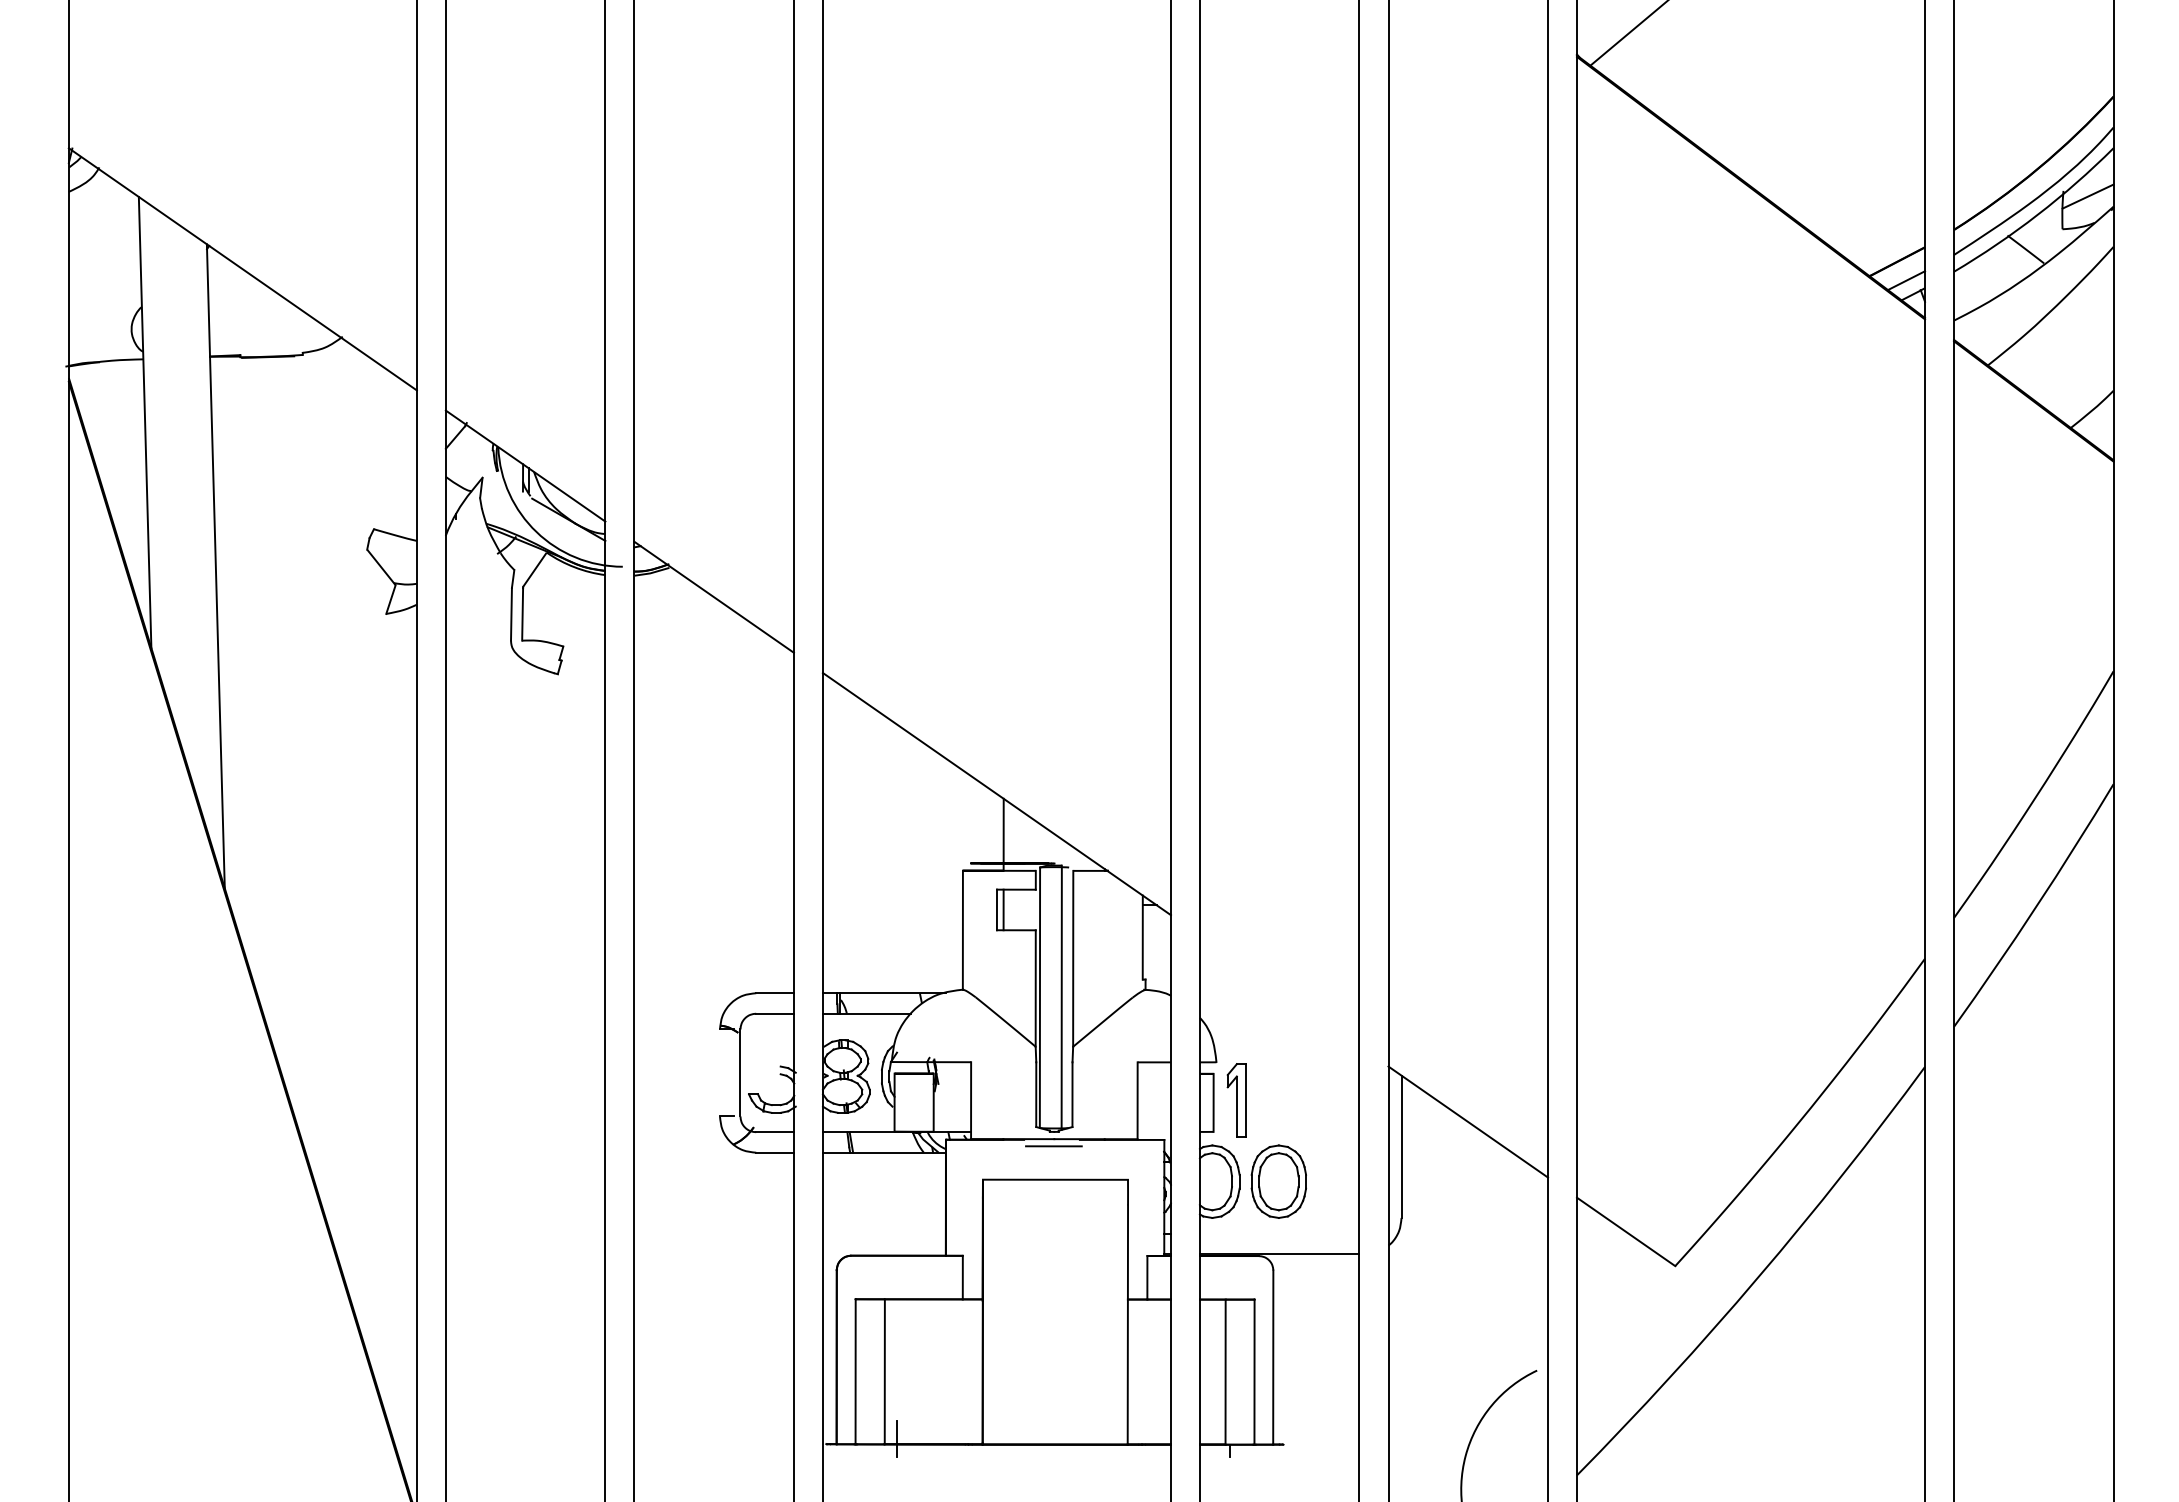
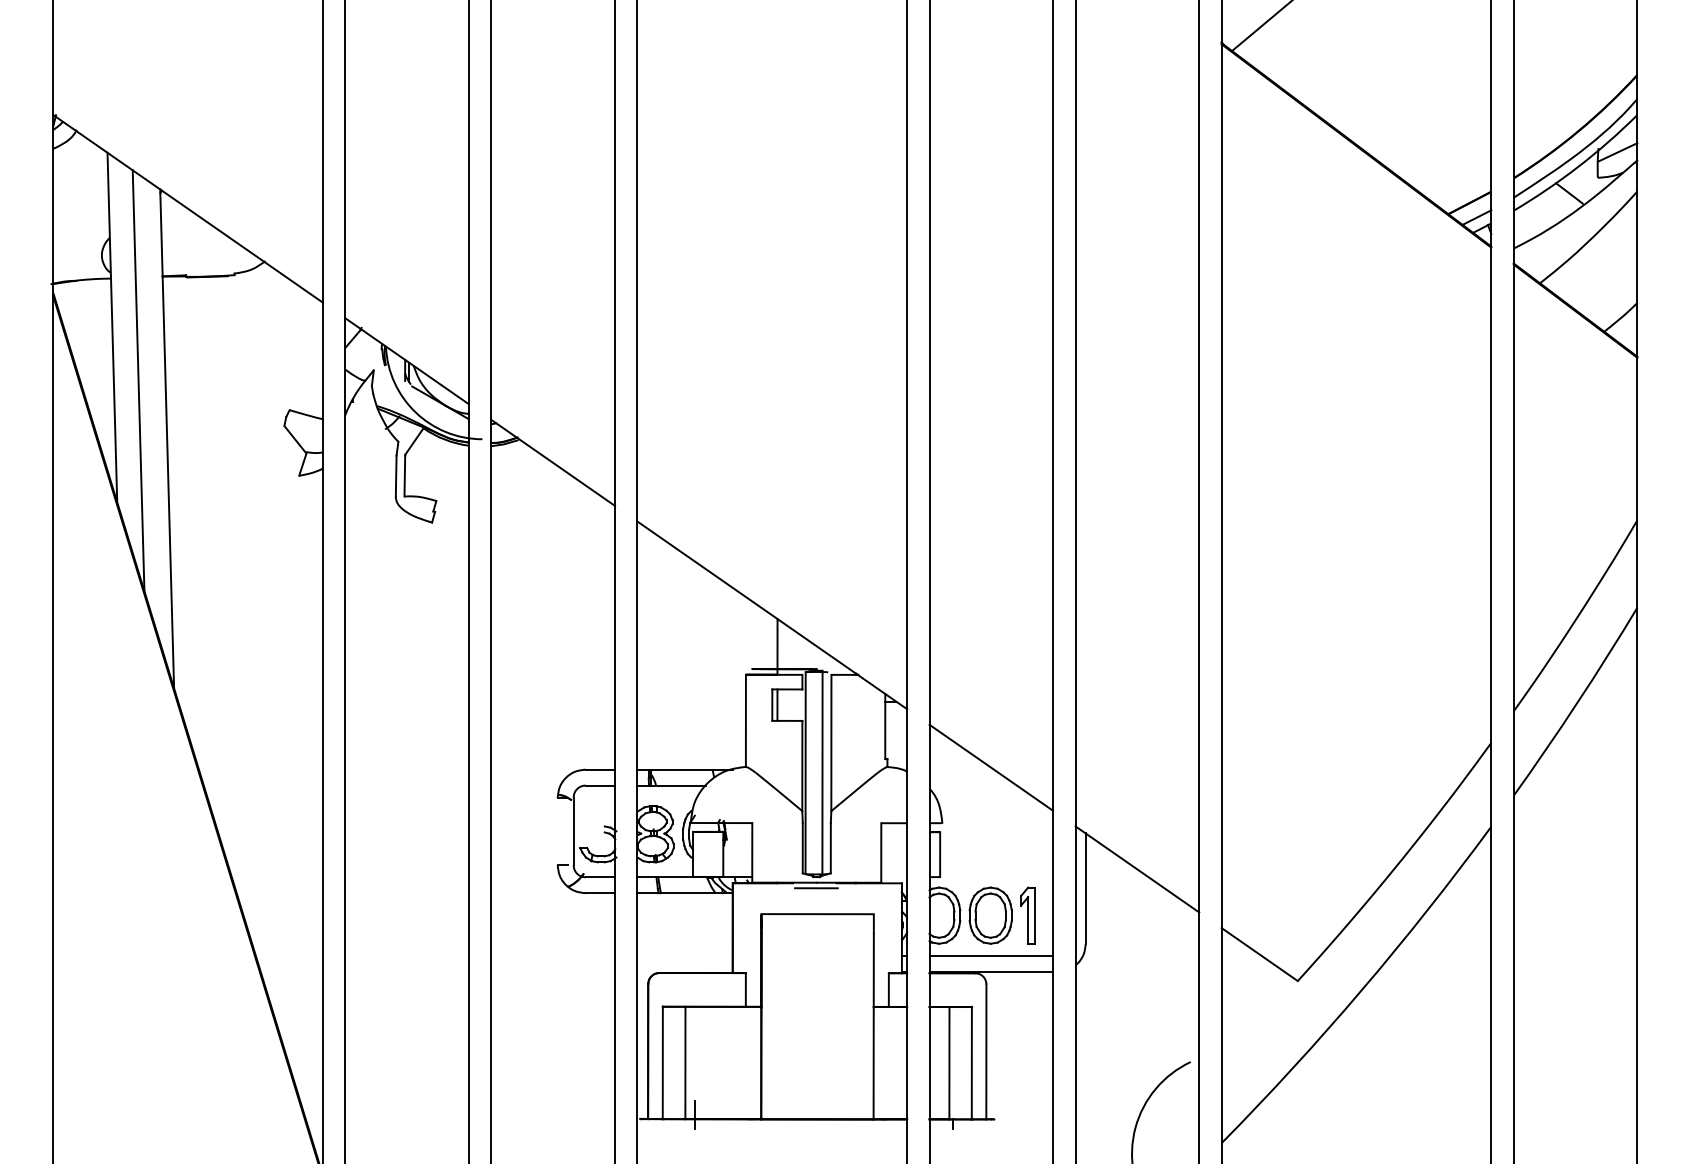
line: (178, 490) -> (138, 380), added
line: (1279, 990) -> (991, 767), added
part: (1236, 1100) -> (1027, 915), moved
line: (1279, 1233) -> (991, 955), added

